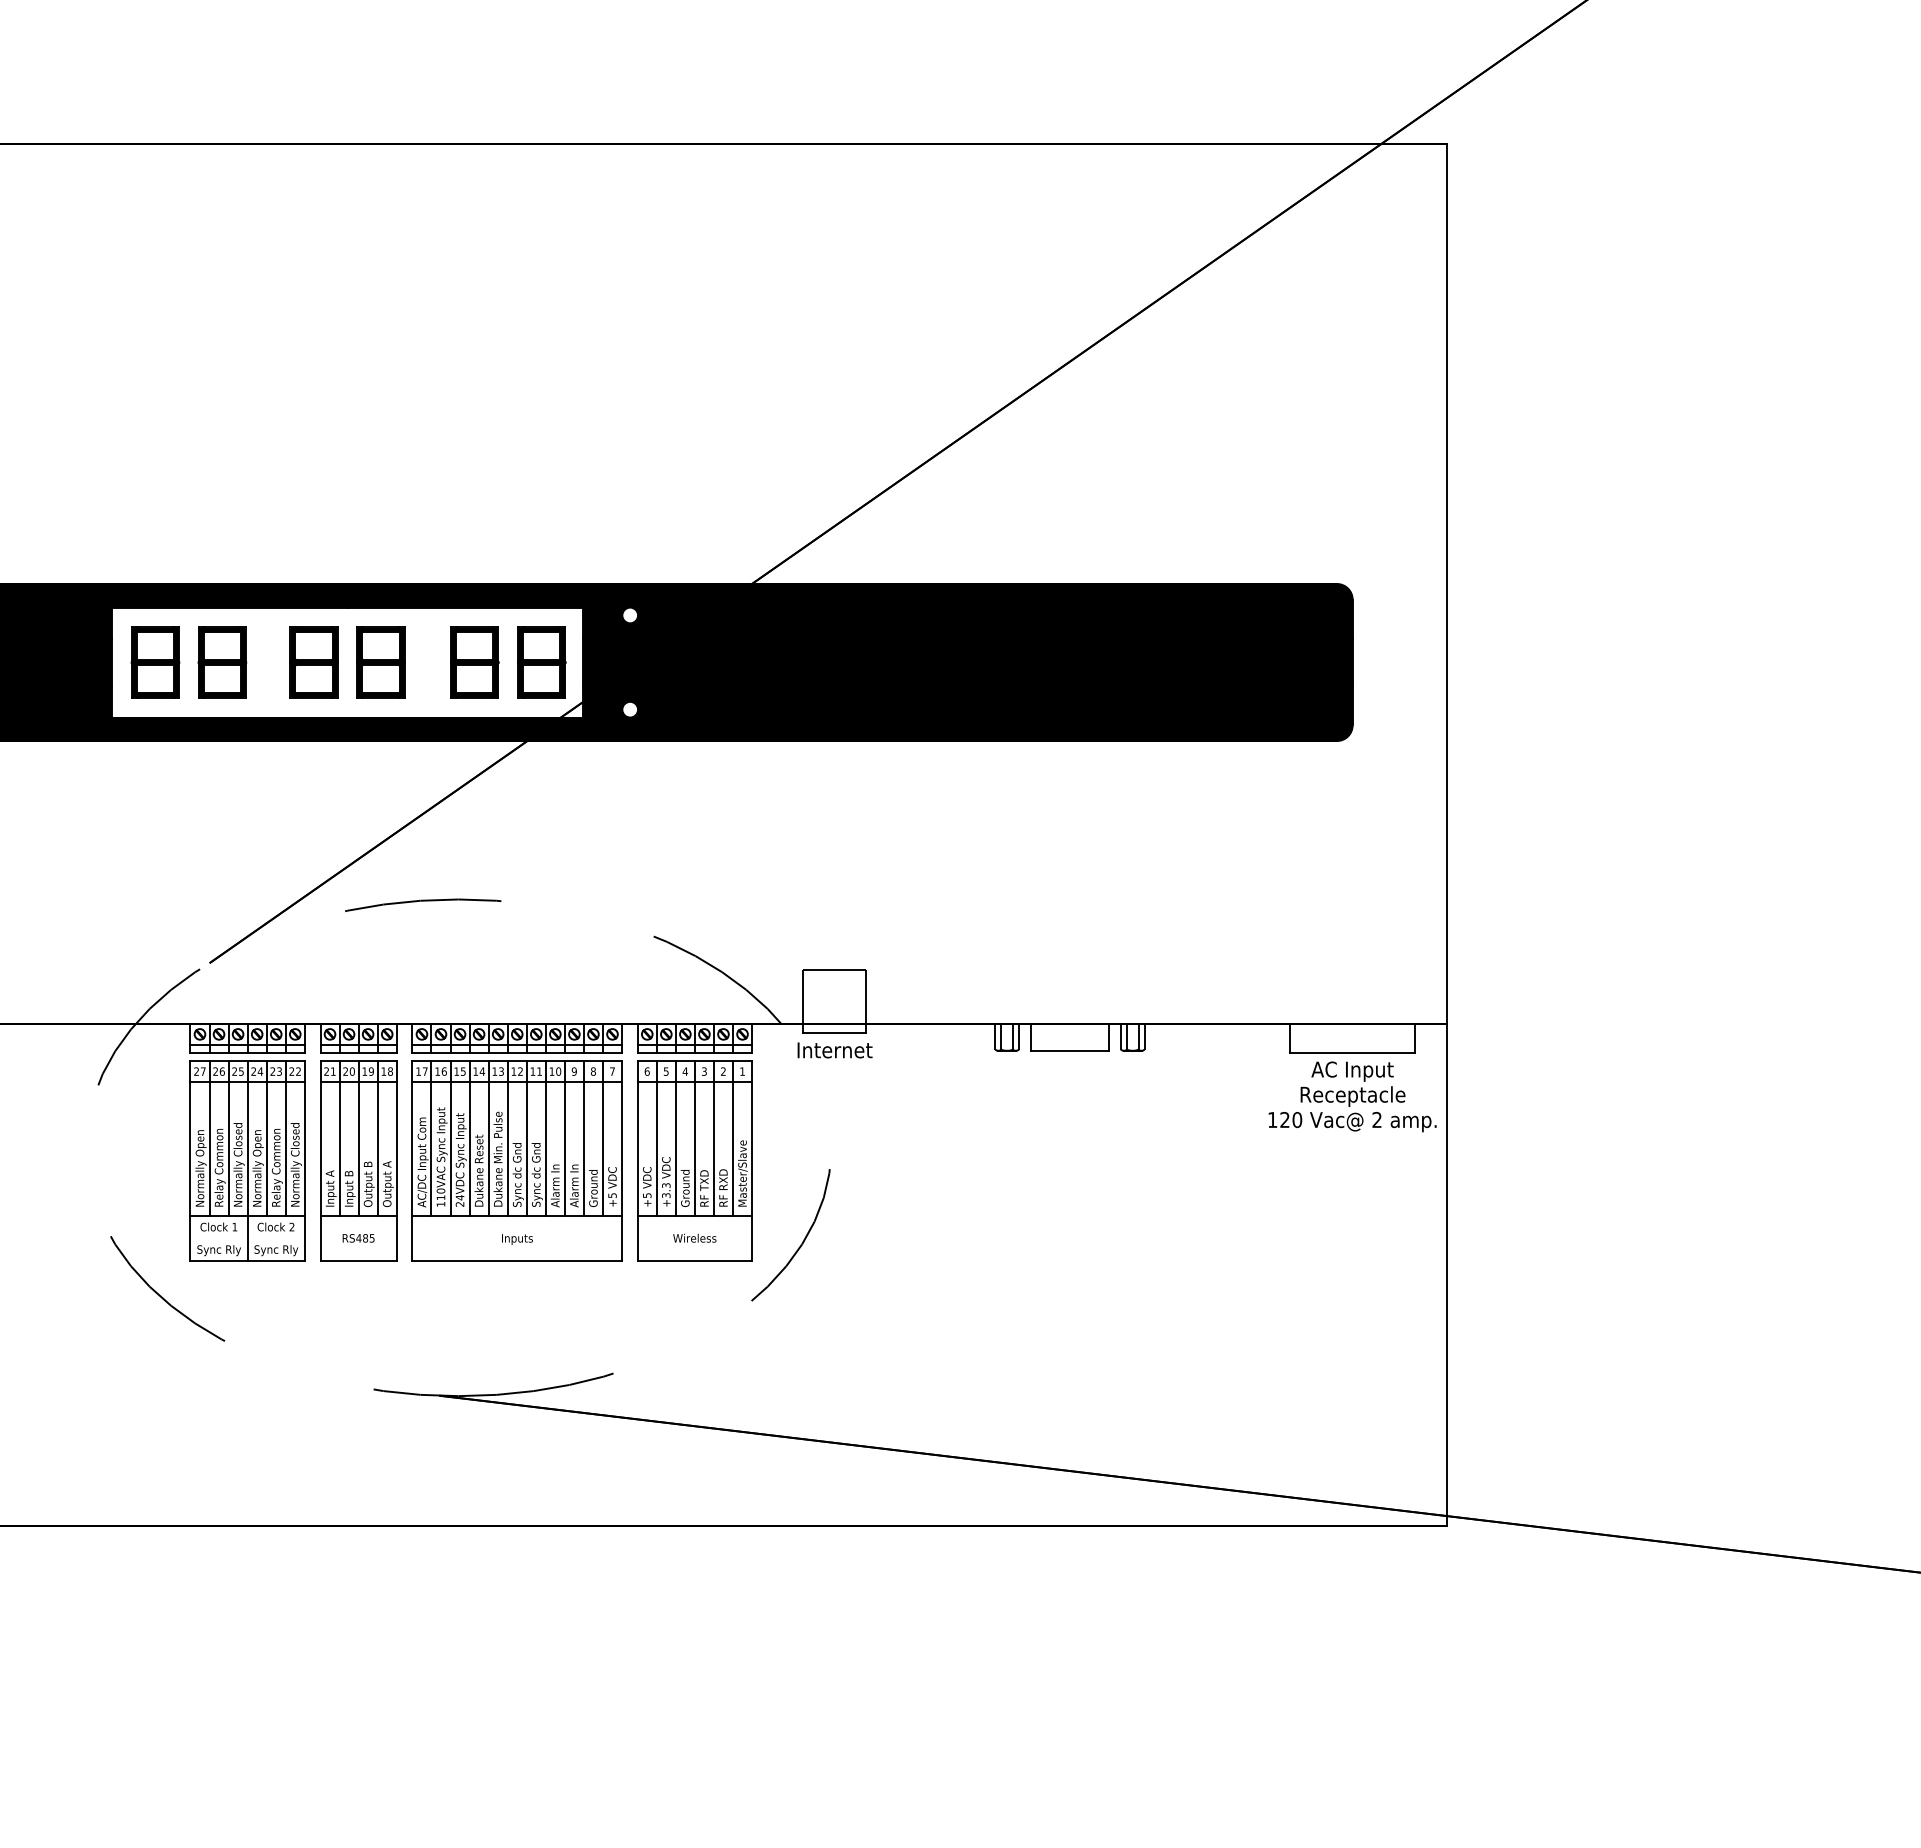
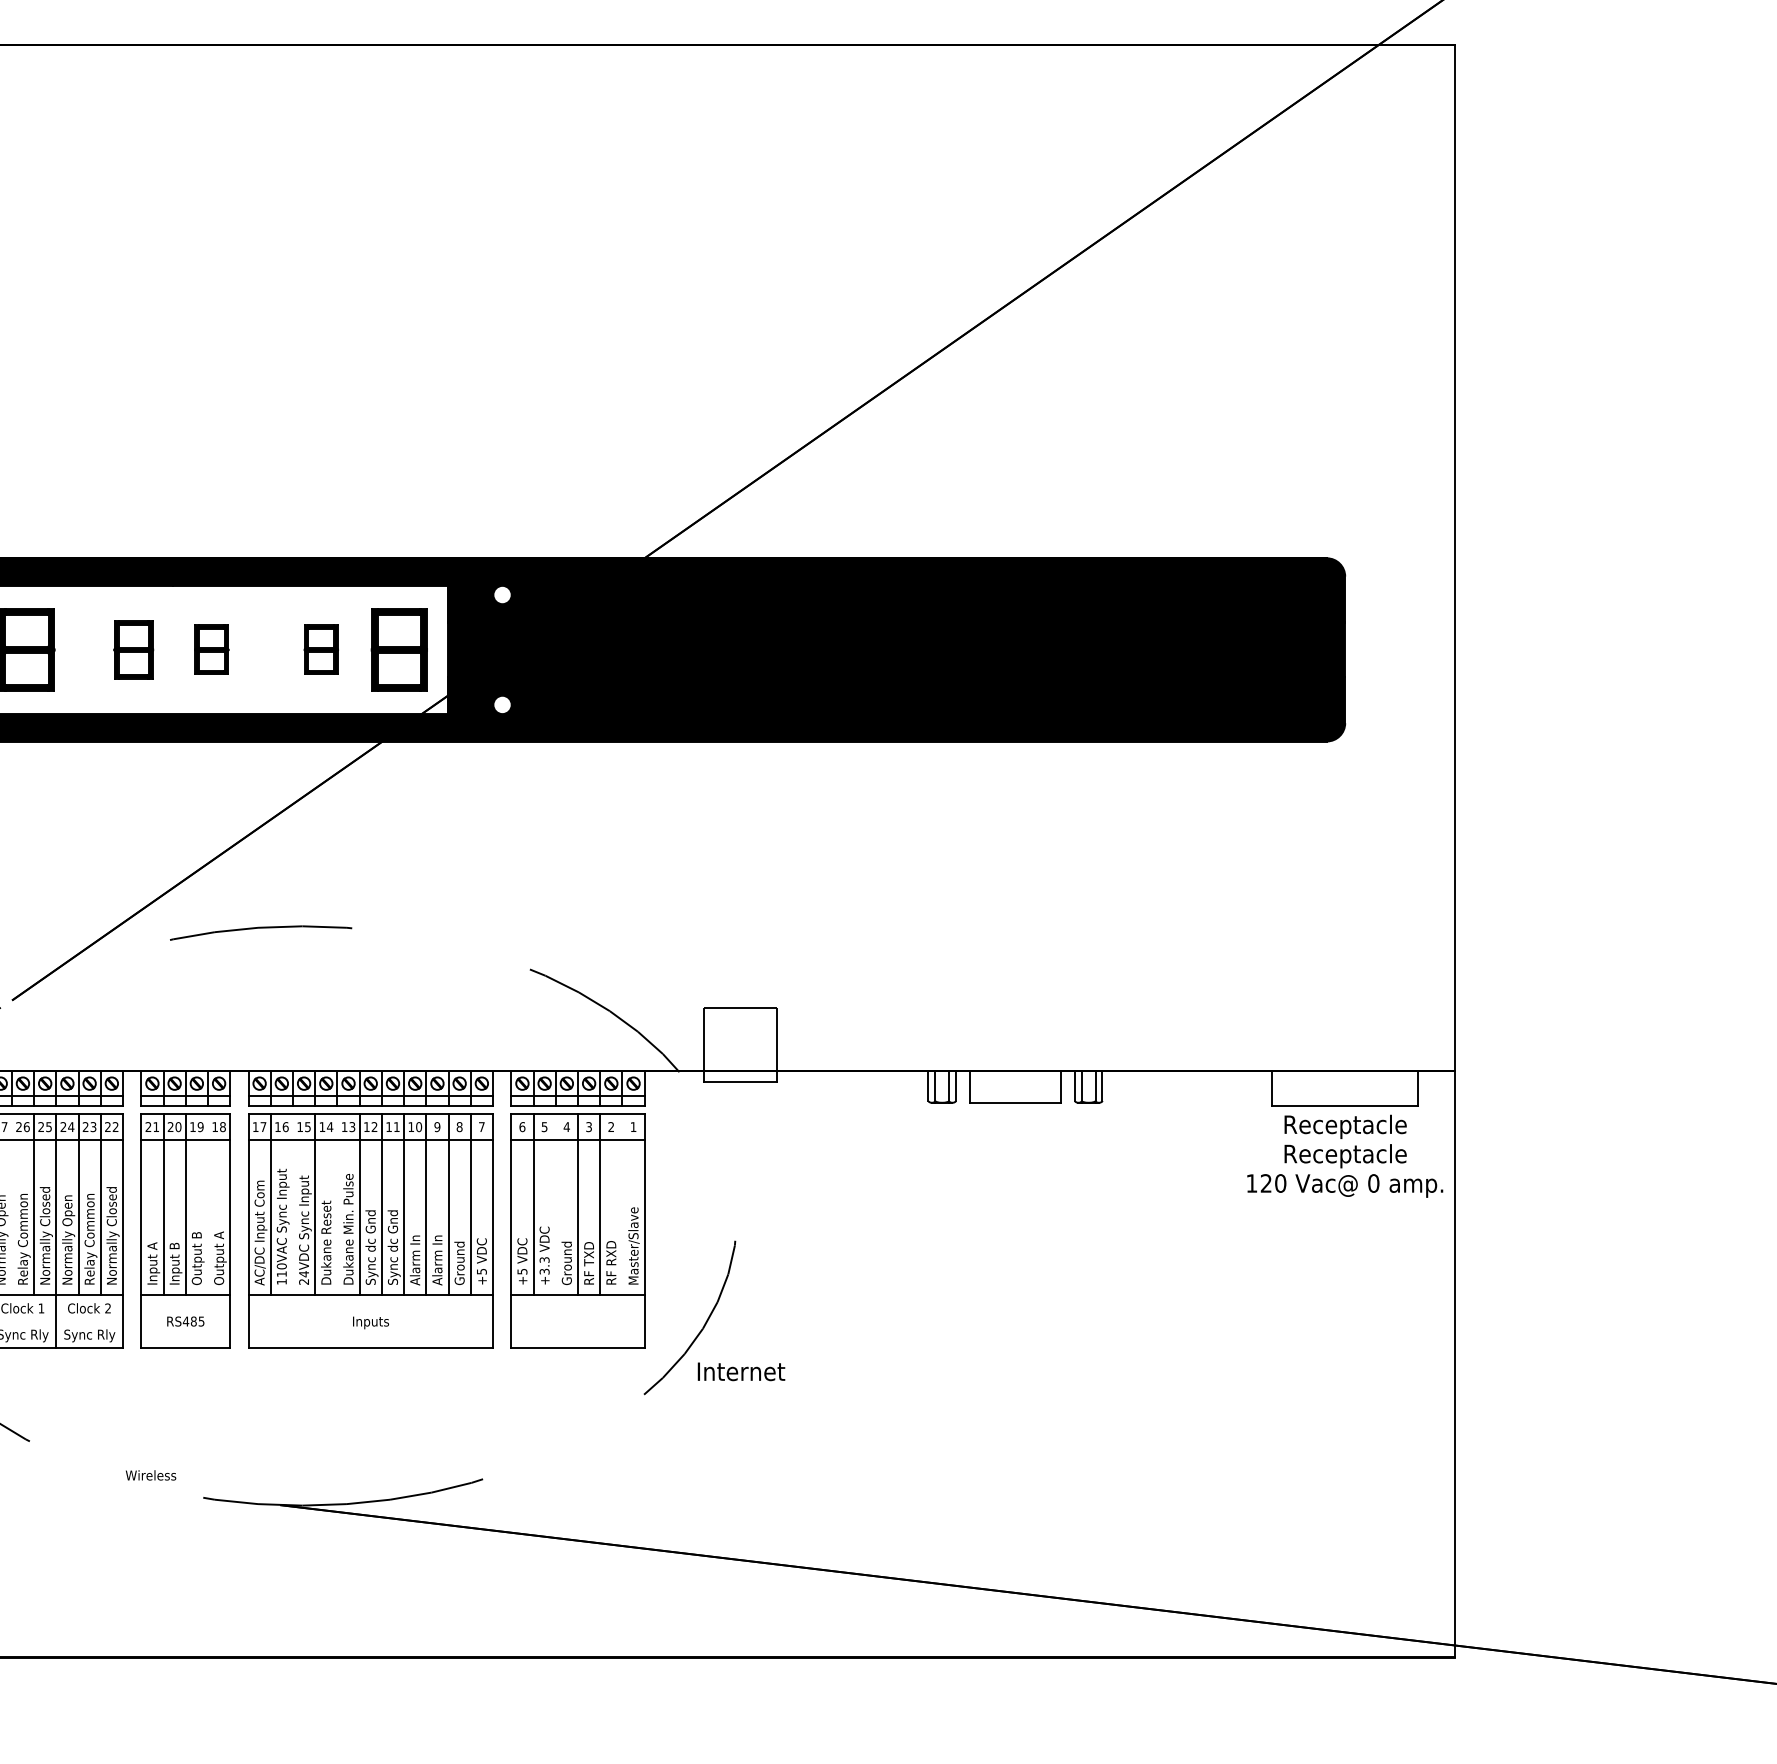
part: (313, 662) -> (133, 649), size x0.7
part: (380, 662) -> (211, 649), size x0.6
part: (474, 662) -> (320, 649), size x0.6
text: (834, 1050) -> (740, 1371), moved
text: (1352, 1071) -> (1345, 1126), AC Input -> Receptacle
text: (1376, 1120) -> (1373, 1184), 2 -> 0
line: (209, 1137) -> (11, 1203), removed
line: (377, 1137) -> (207, 1203), removed
line: (450, 1137) -> (292, 1203), removed
line: (488, 1137) -> (337, 1203), removed
line: (675, 1137) -> (555, 1203), removed
line: (733, 1137) -> (623, 1203), removed
text: (694, 1237) -> (150, 1474), moved

